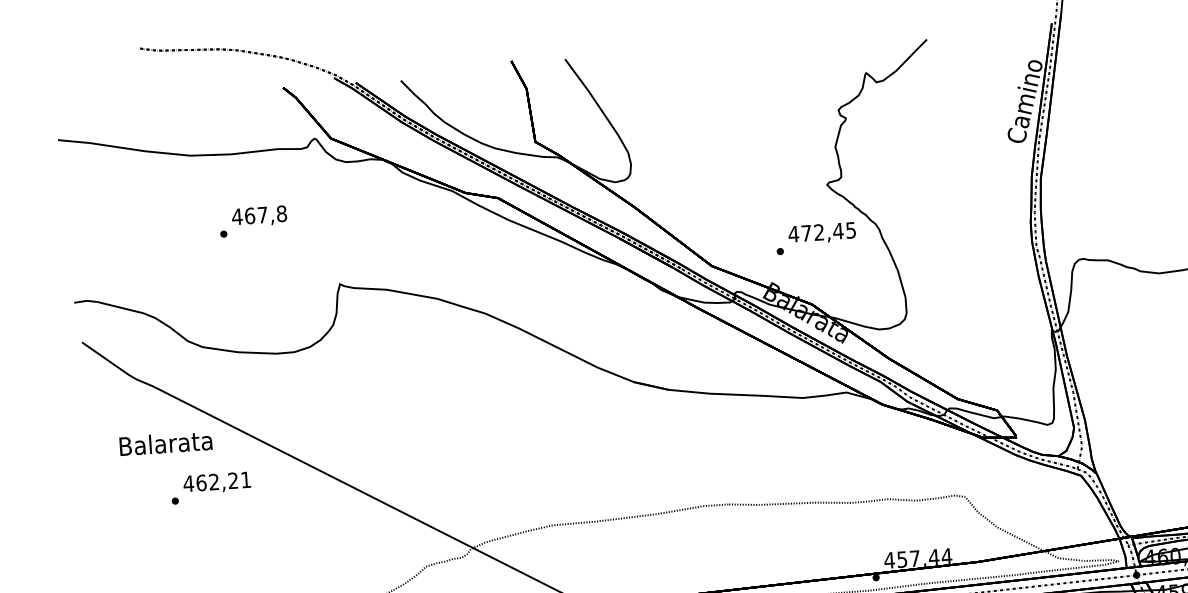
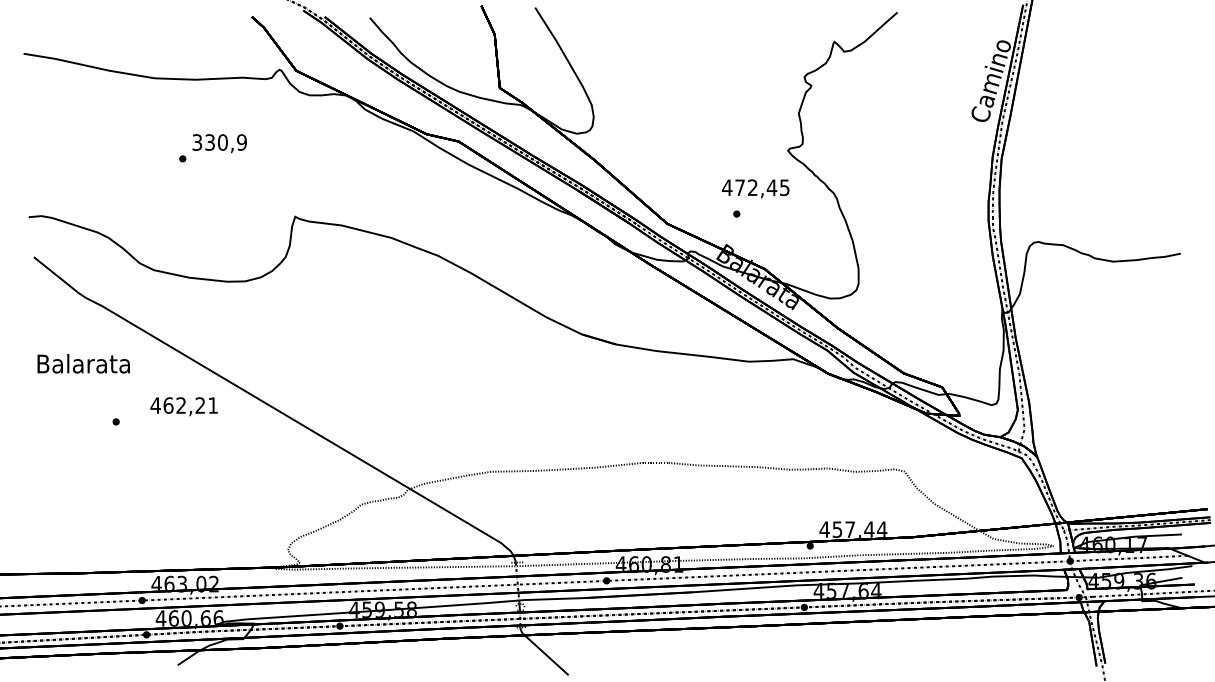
text: (259, 215) -> (219, 142), 467,8 -> 330,9
text: (821, 233) -> (755, 188), moved
text: (165, 443) -> (83, 363), moved
text: (216, 482) -> (183, 406), moved

